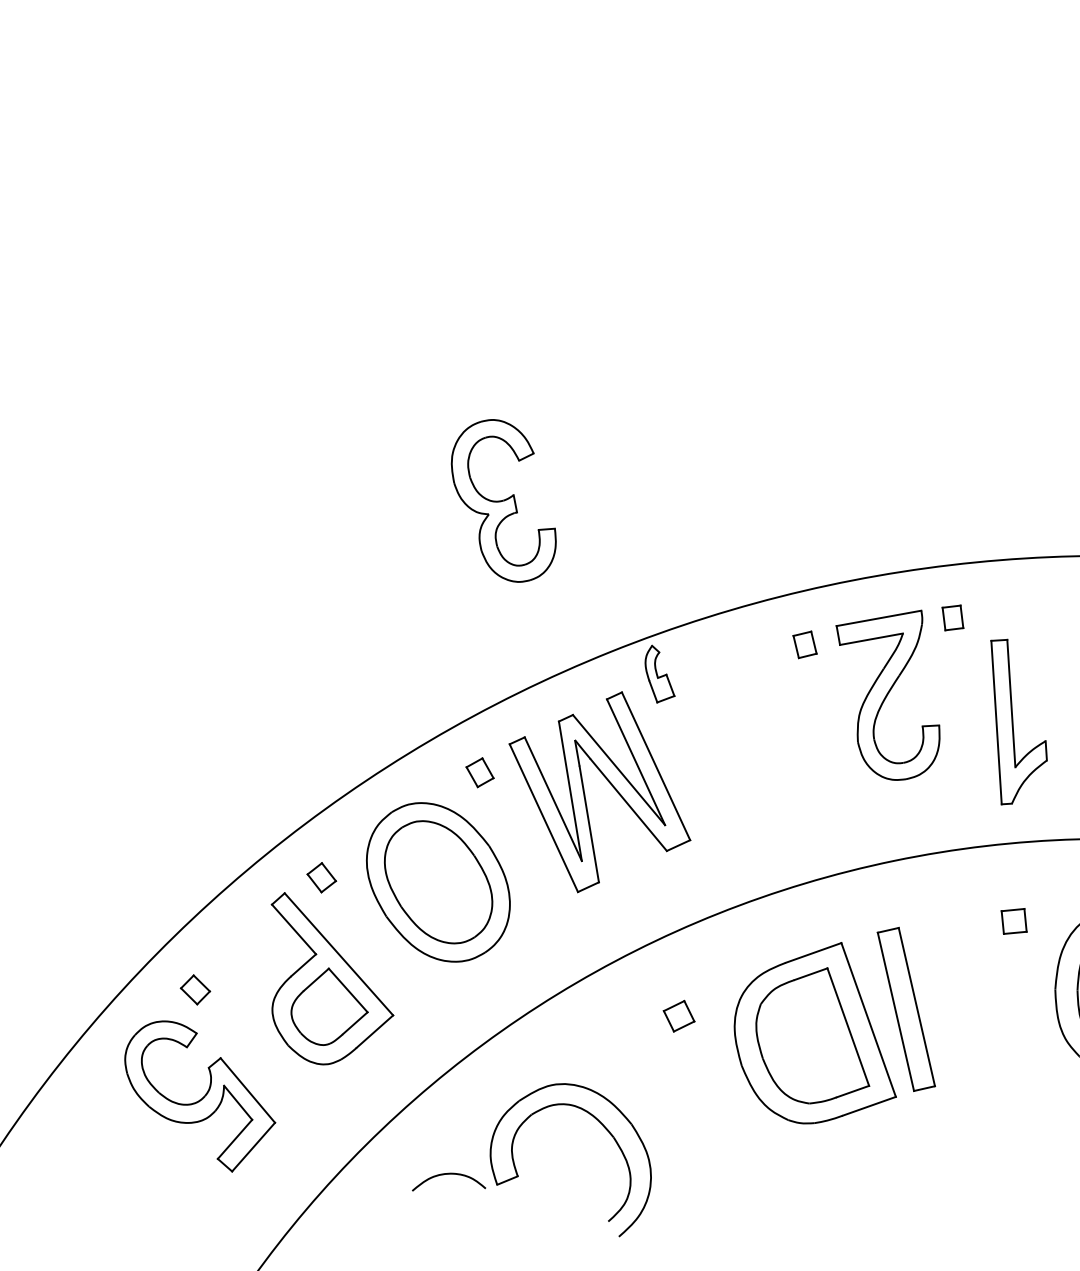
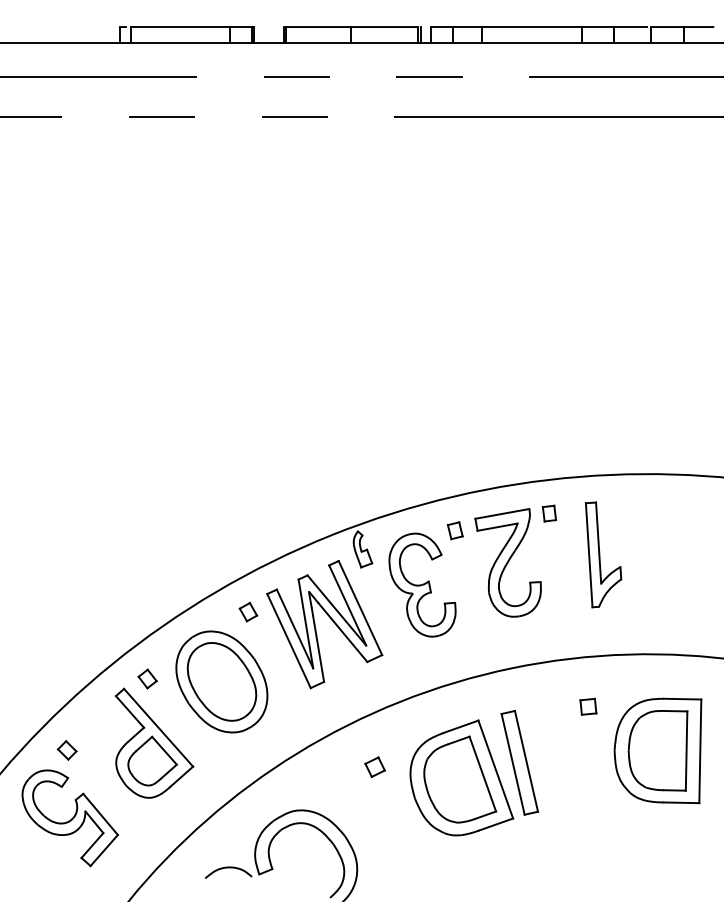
part: (503, 499) -> (422, 584), moved
part: (1019, 721) -> (603, 554), moved

